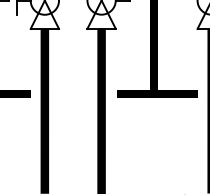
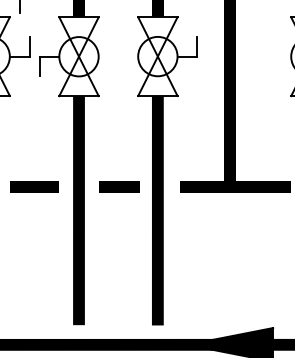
line: (73, 94) -> (119, 186), added

